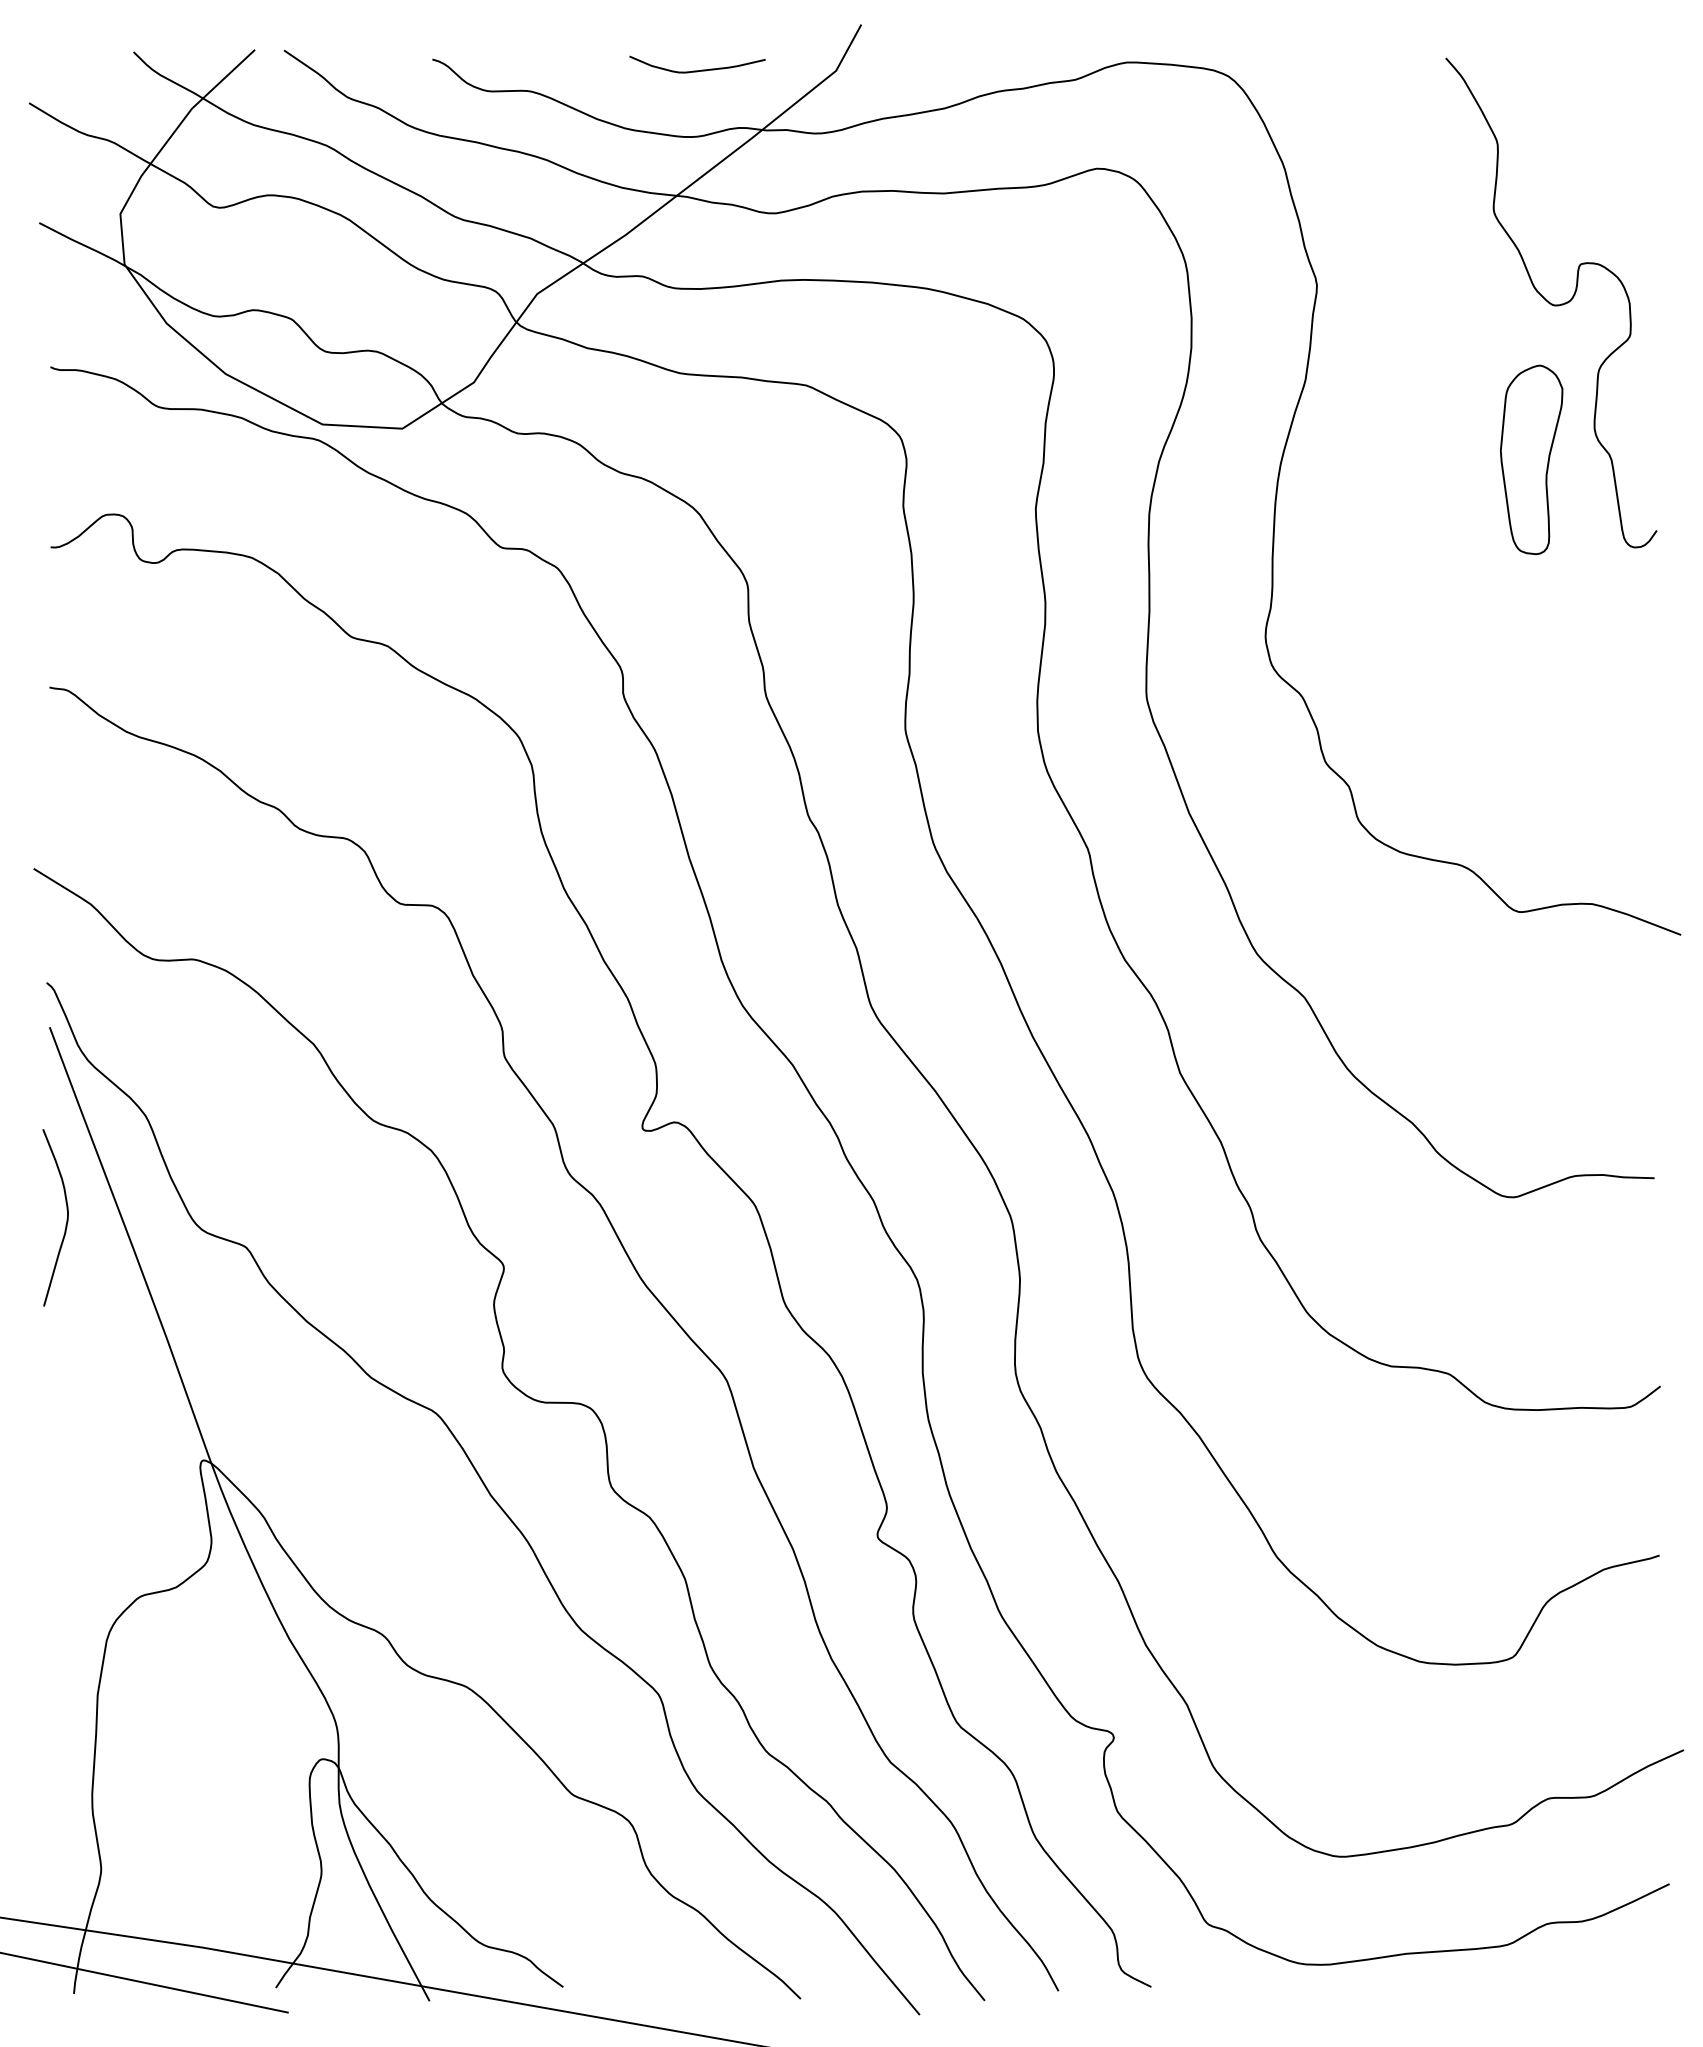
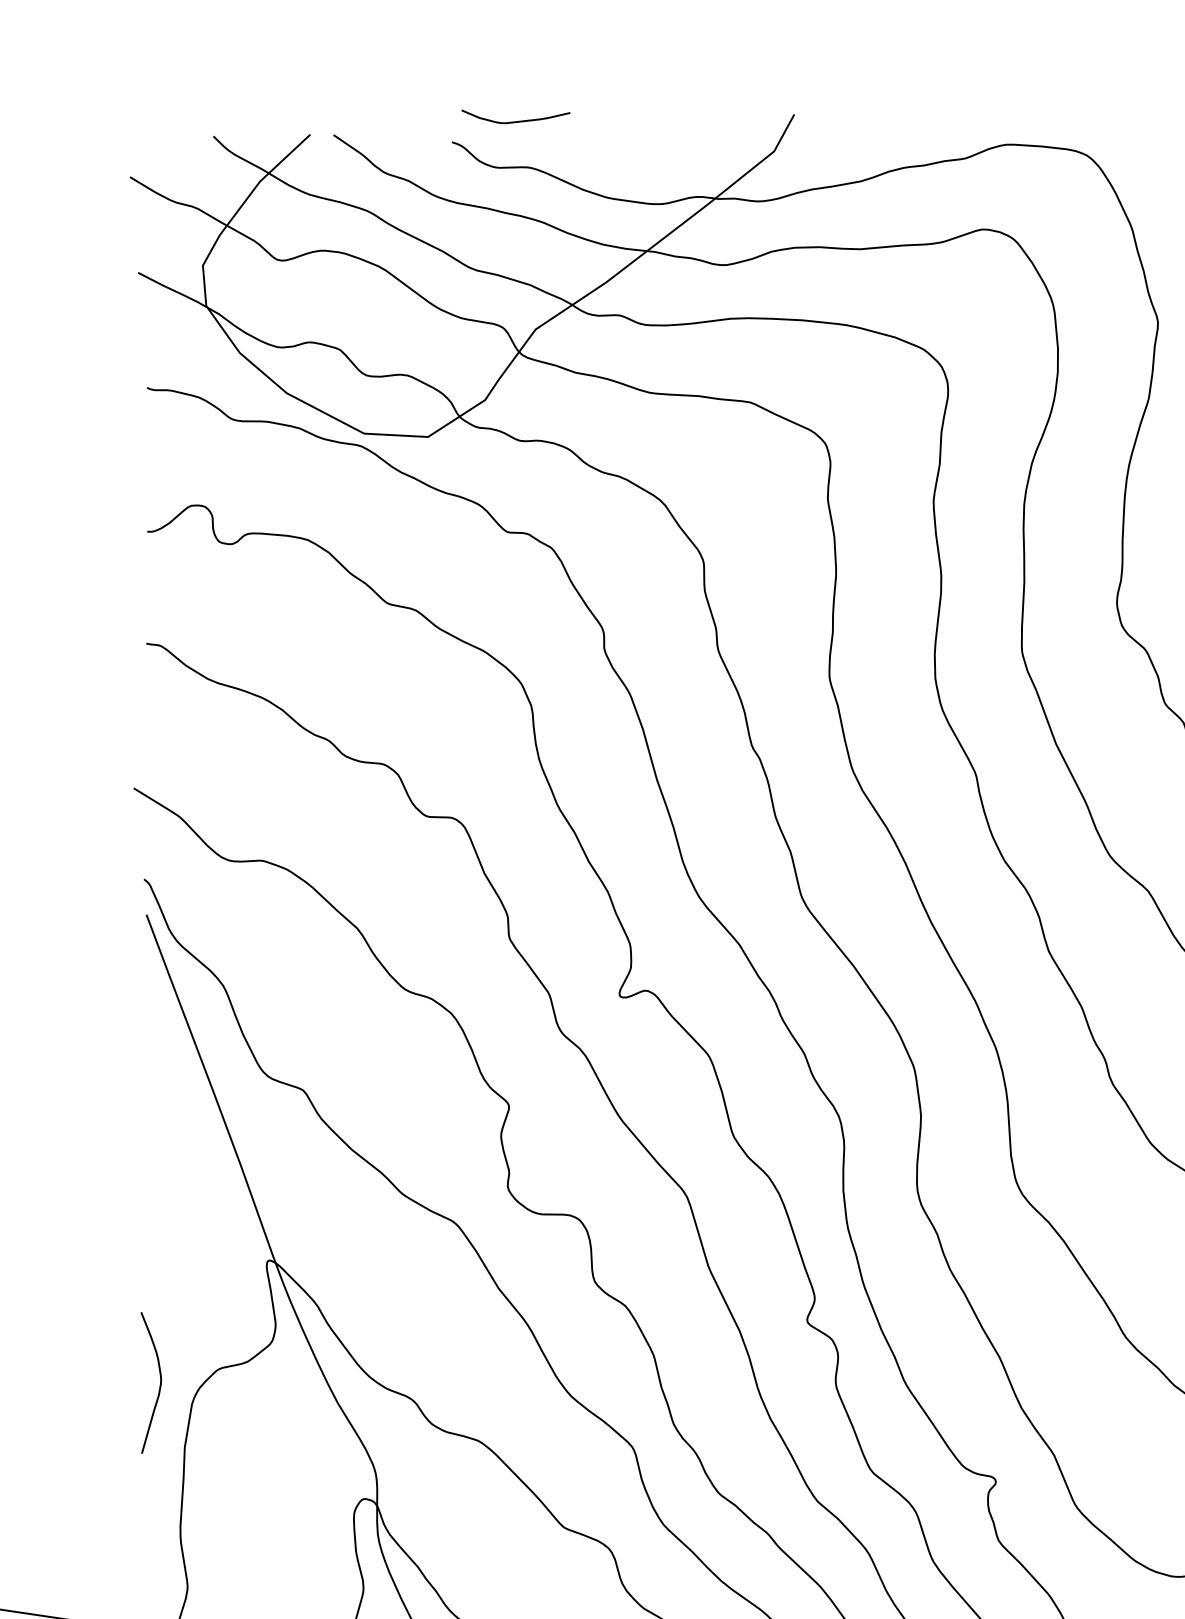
curve: (697, 70) -> (515, 121), moved
curve: (66, 1218) -> (159, 1383), moved

